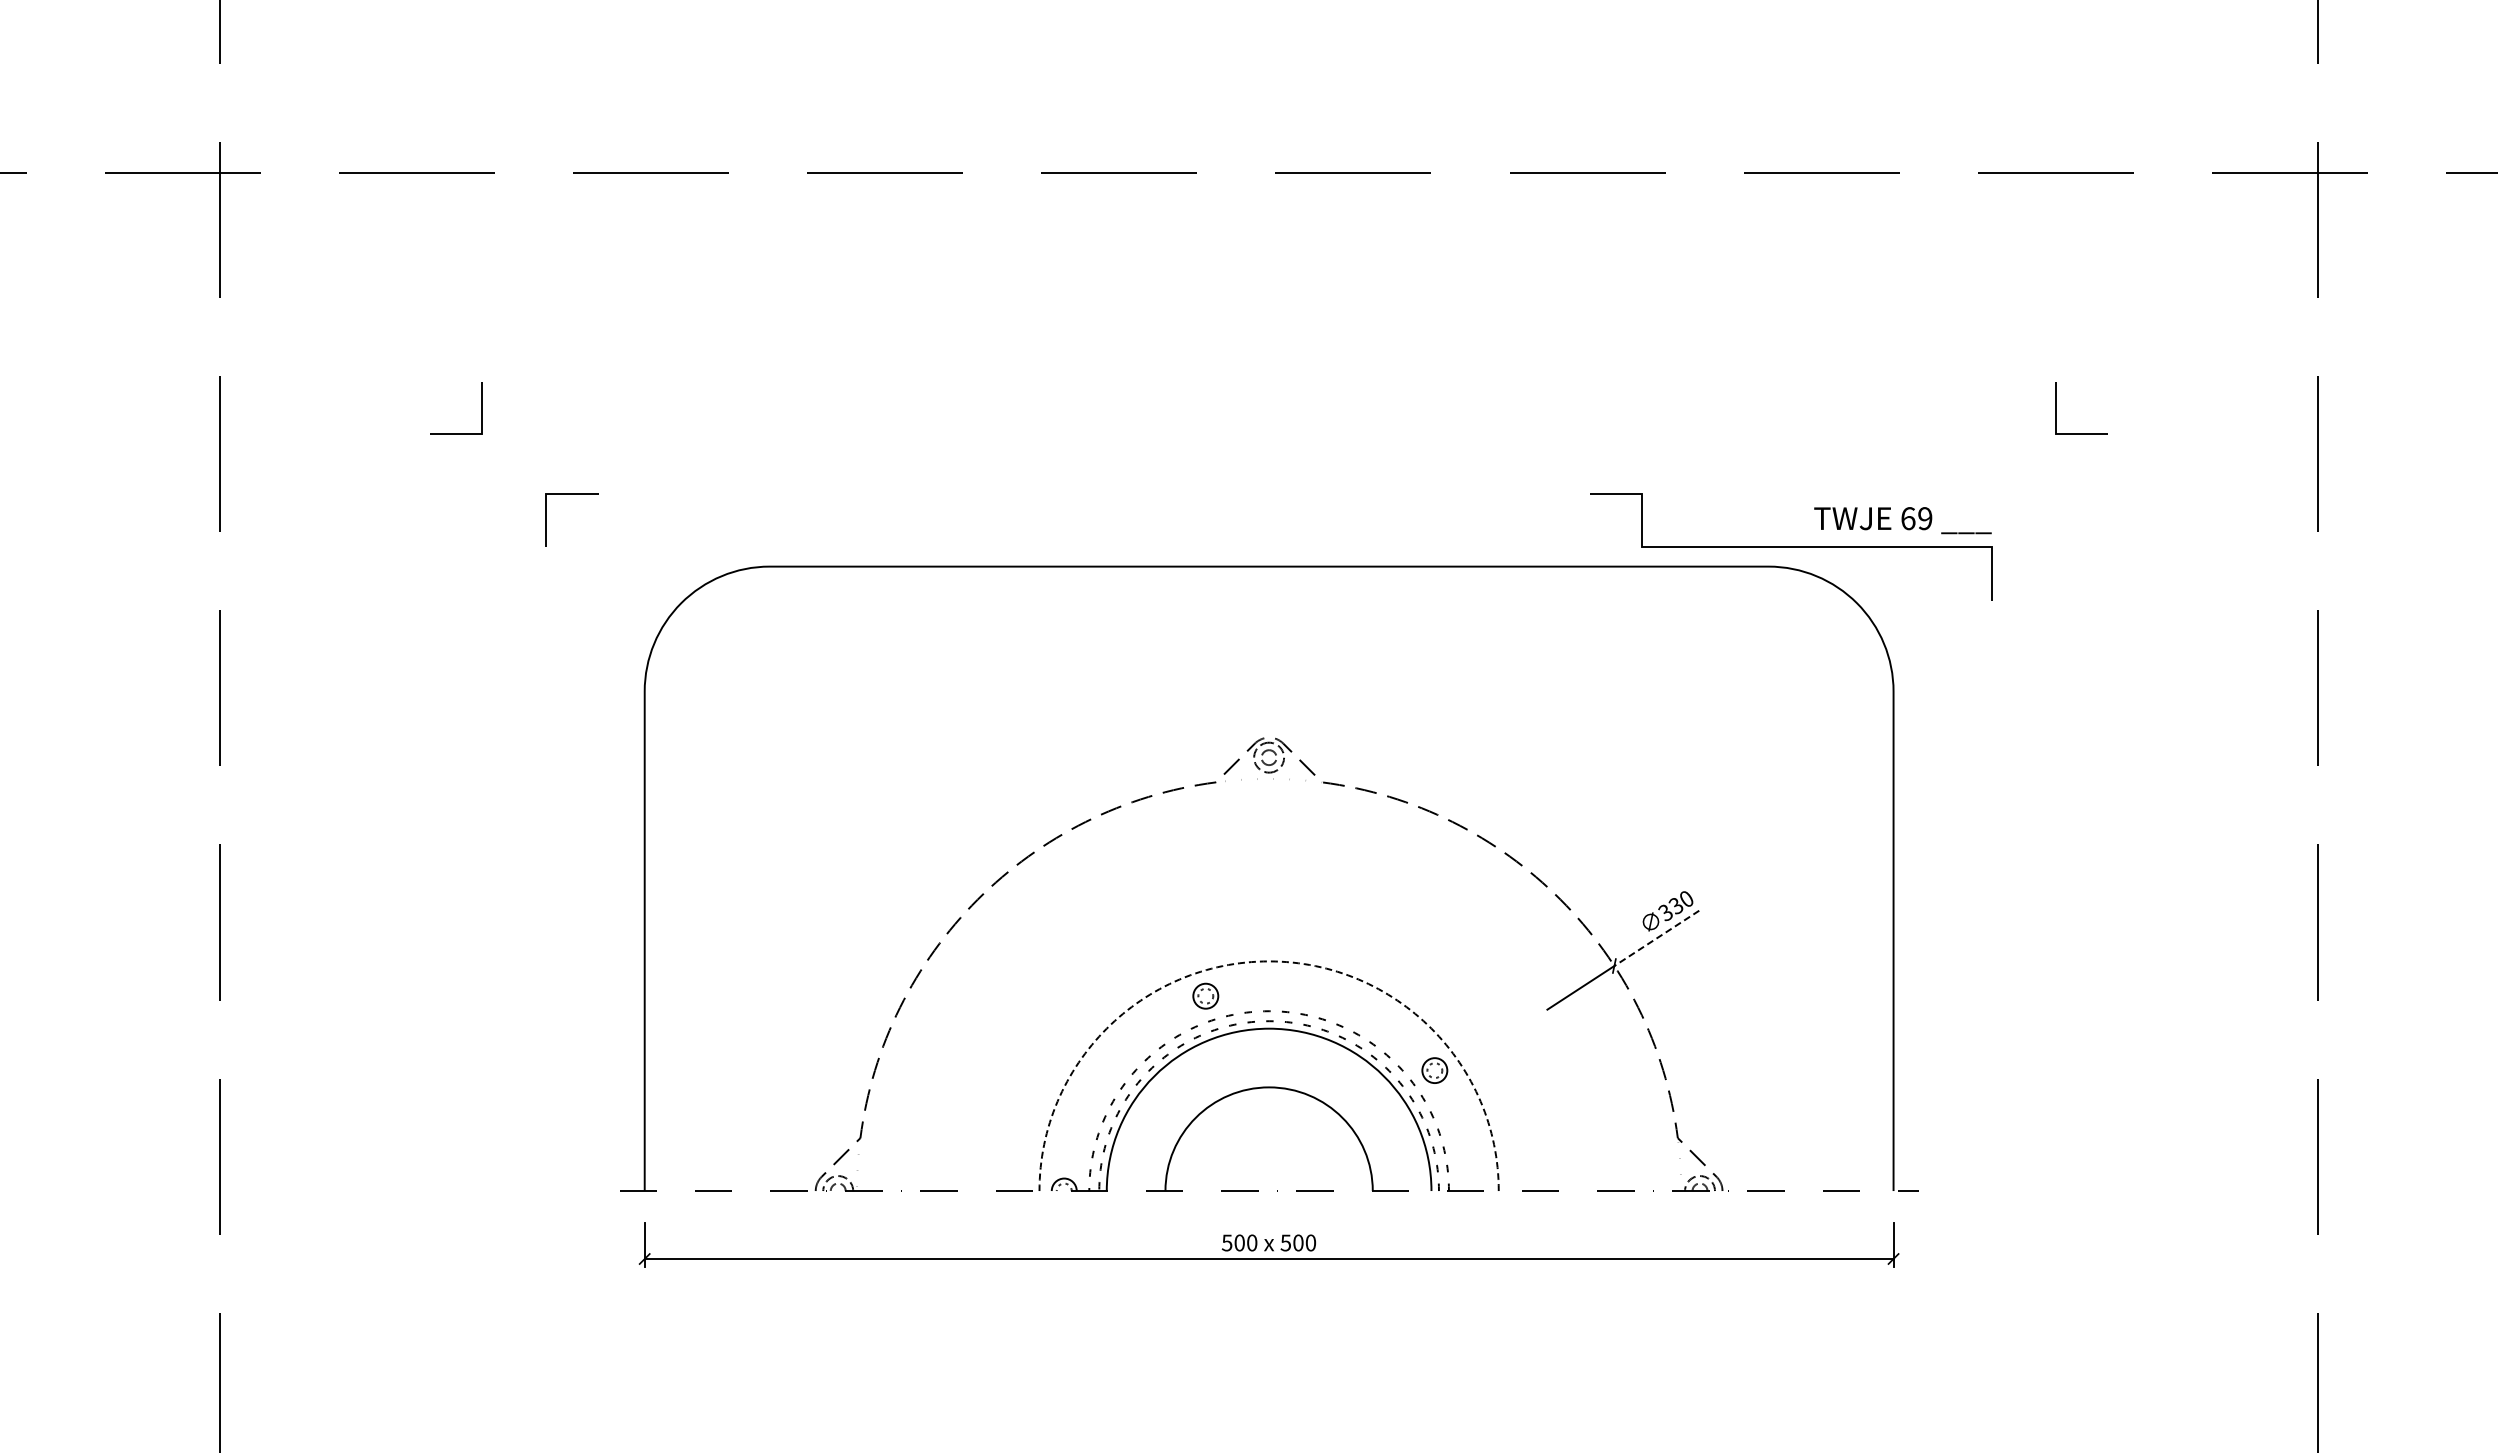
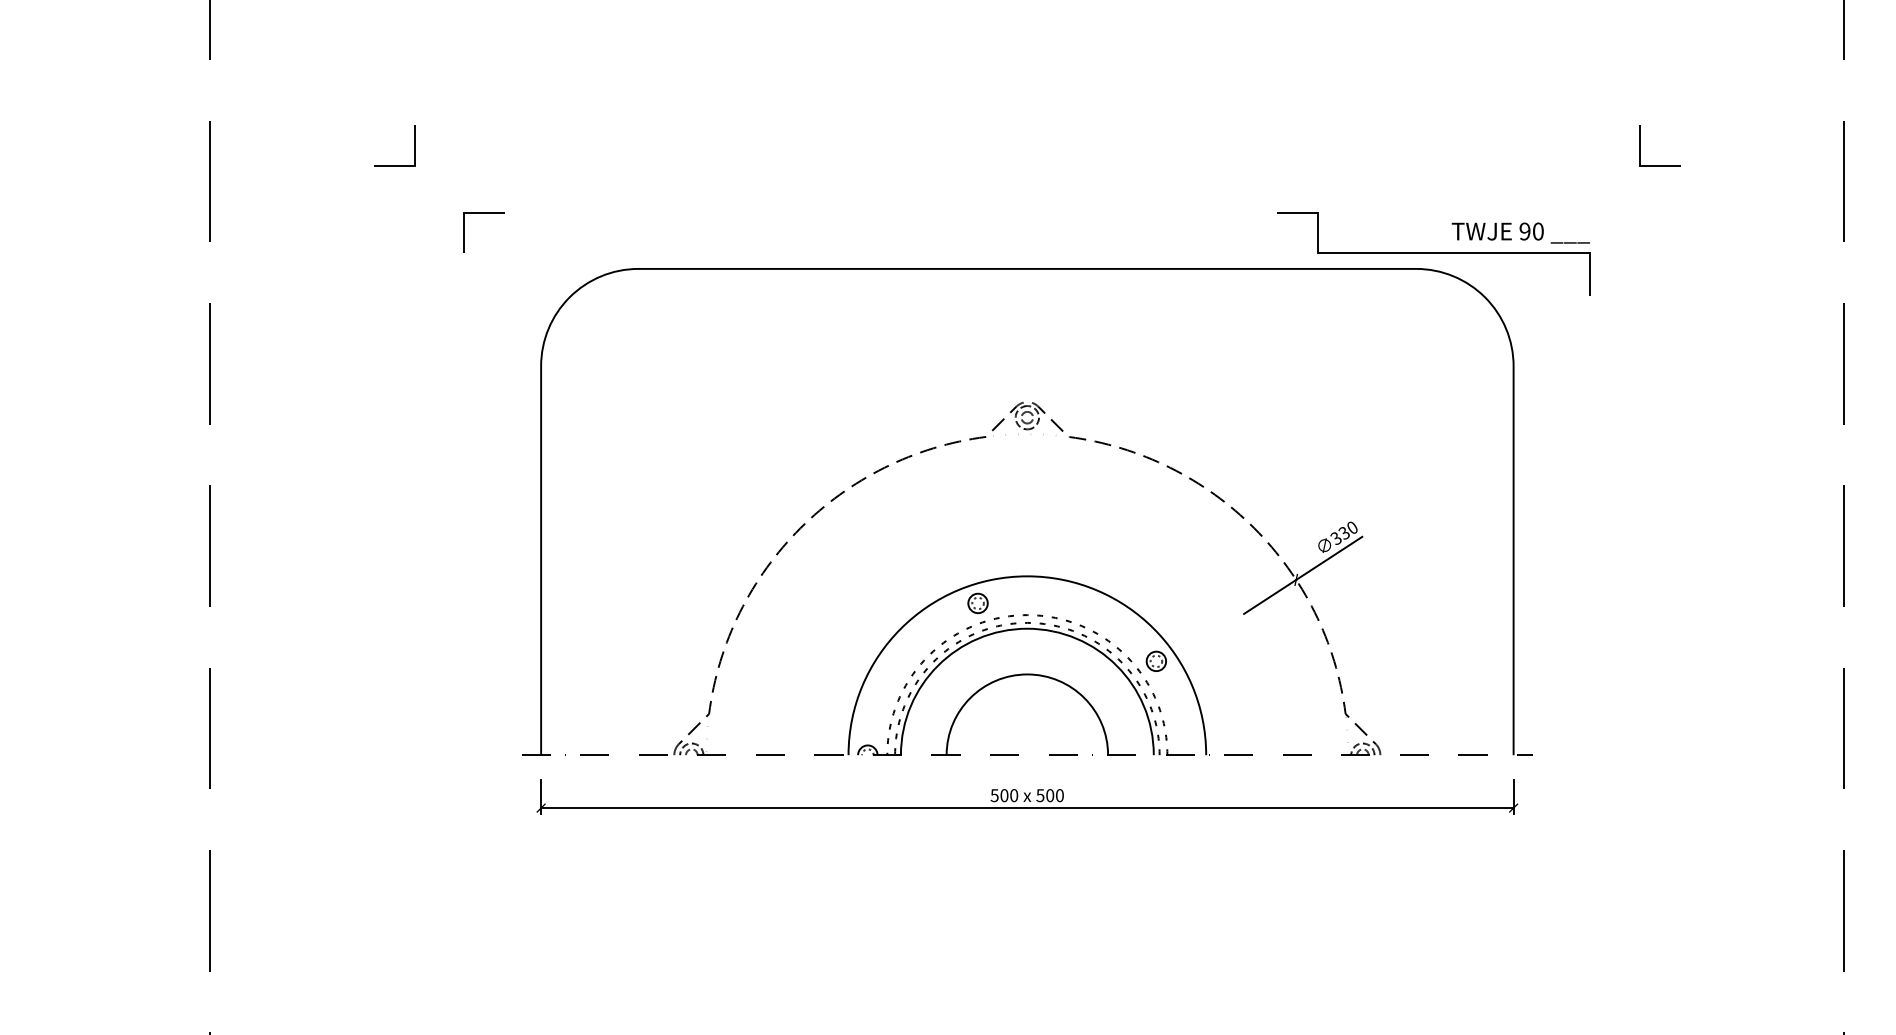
text: (1916, 518) -> (1531, 231), 69 -> 90
line: (1656, 938) -> (1329, 558), dashed -> solid
arc: (1269, 961) -> (1027, 576), dashed -> solid

